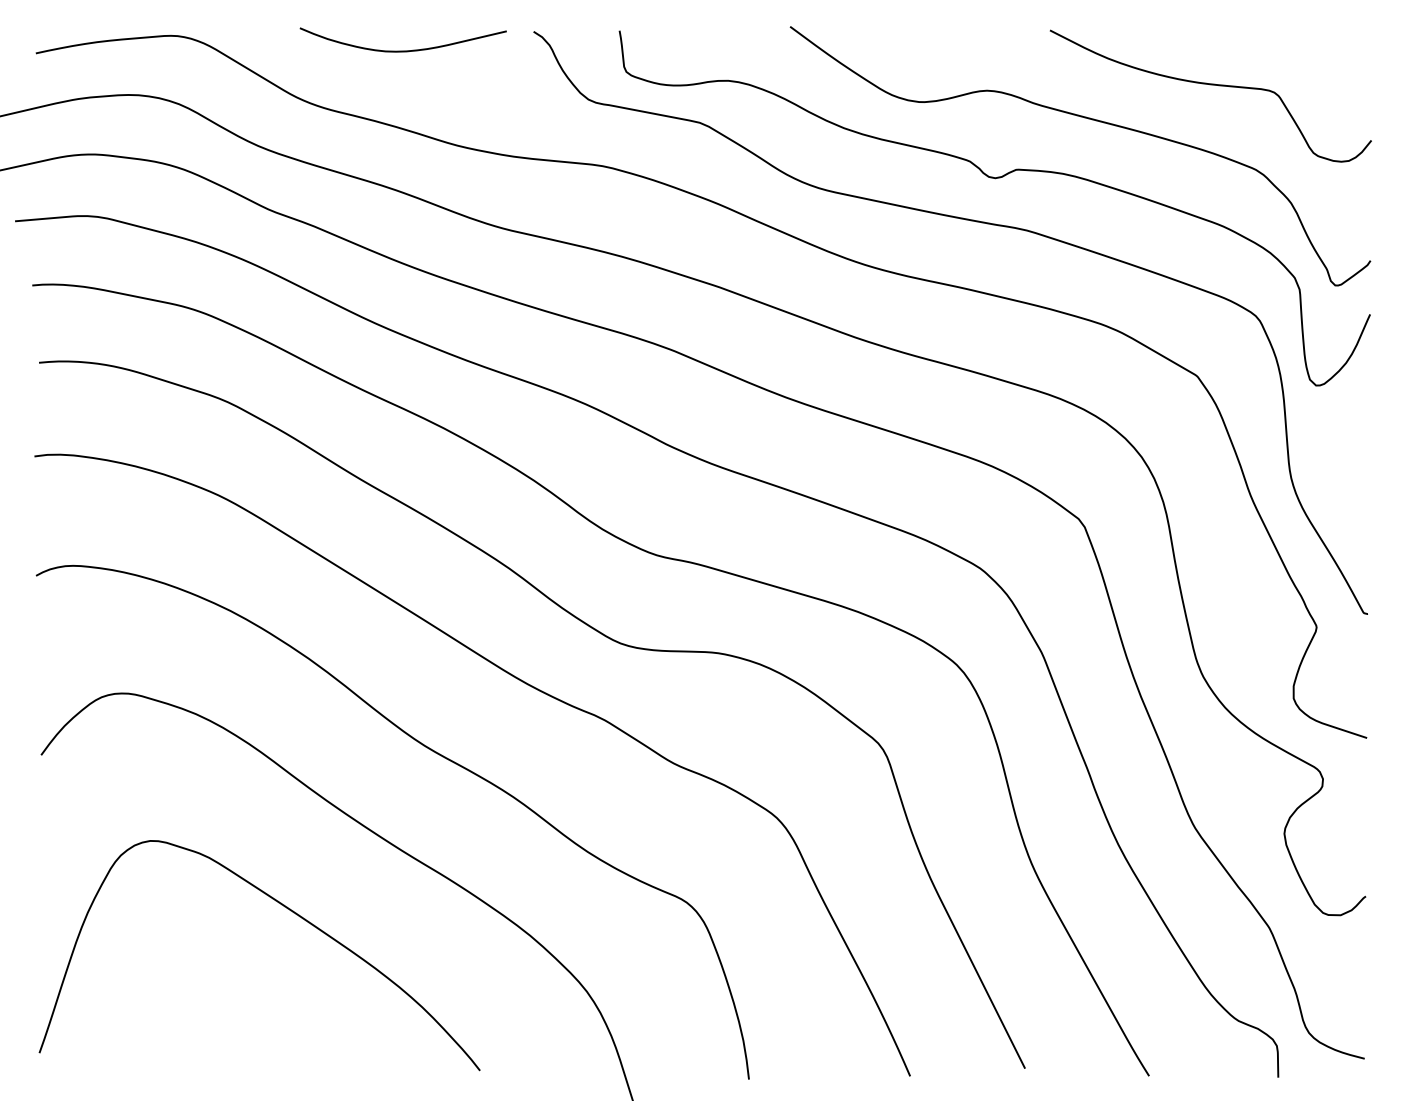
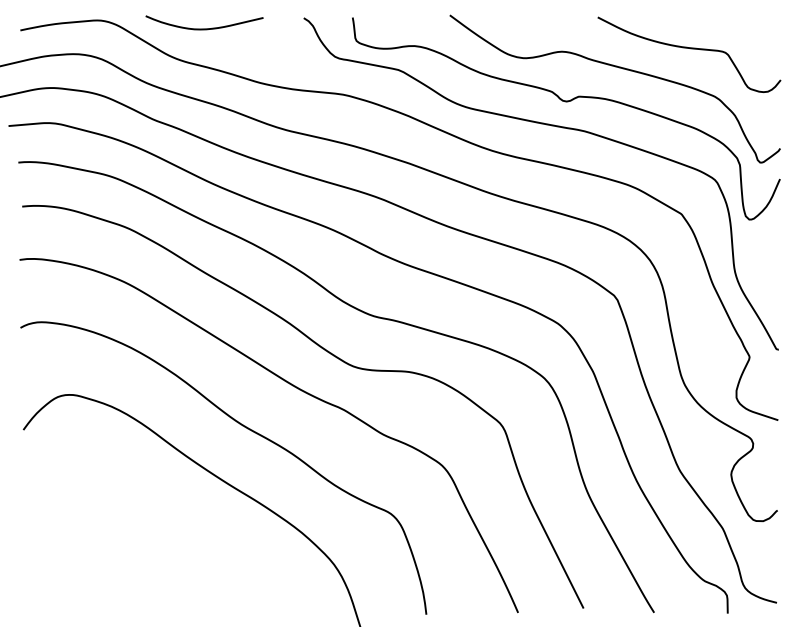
curve: (403, 49) -> (204, 28), moved
curve: (281, 907) -> (160, 516), removed

